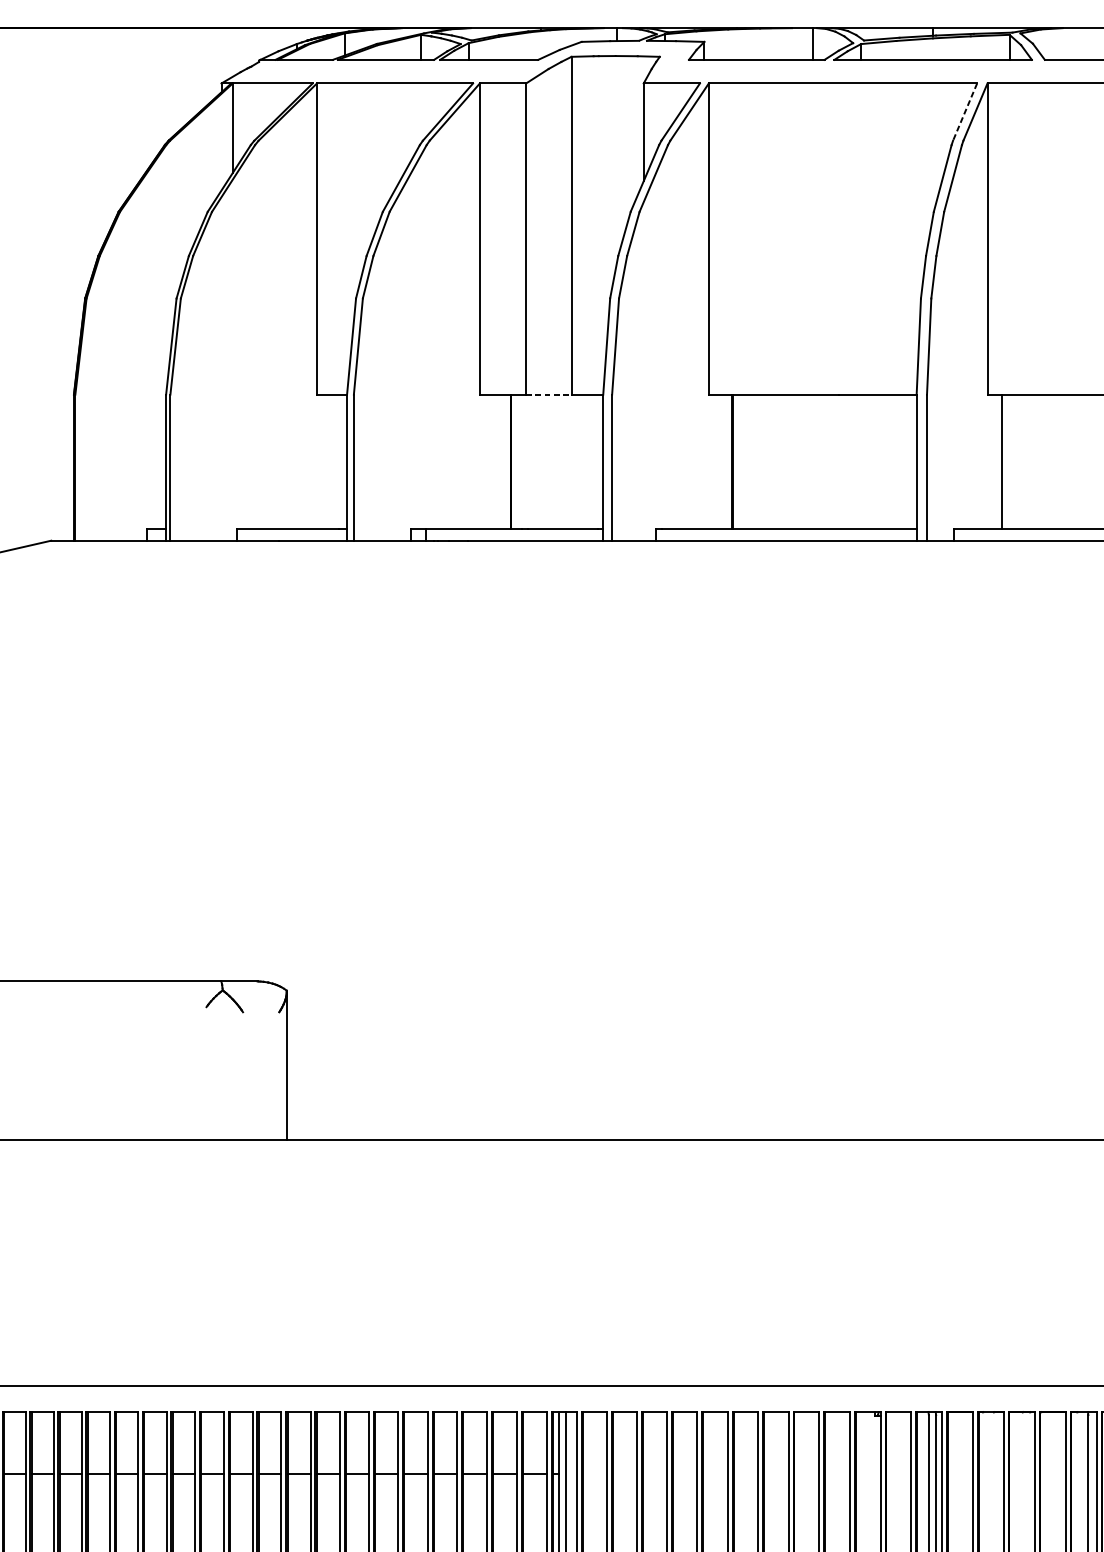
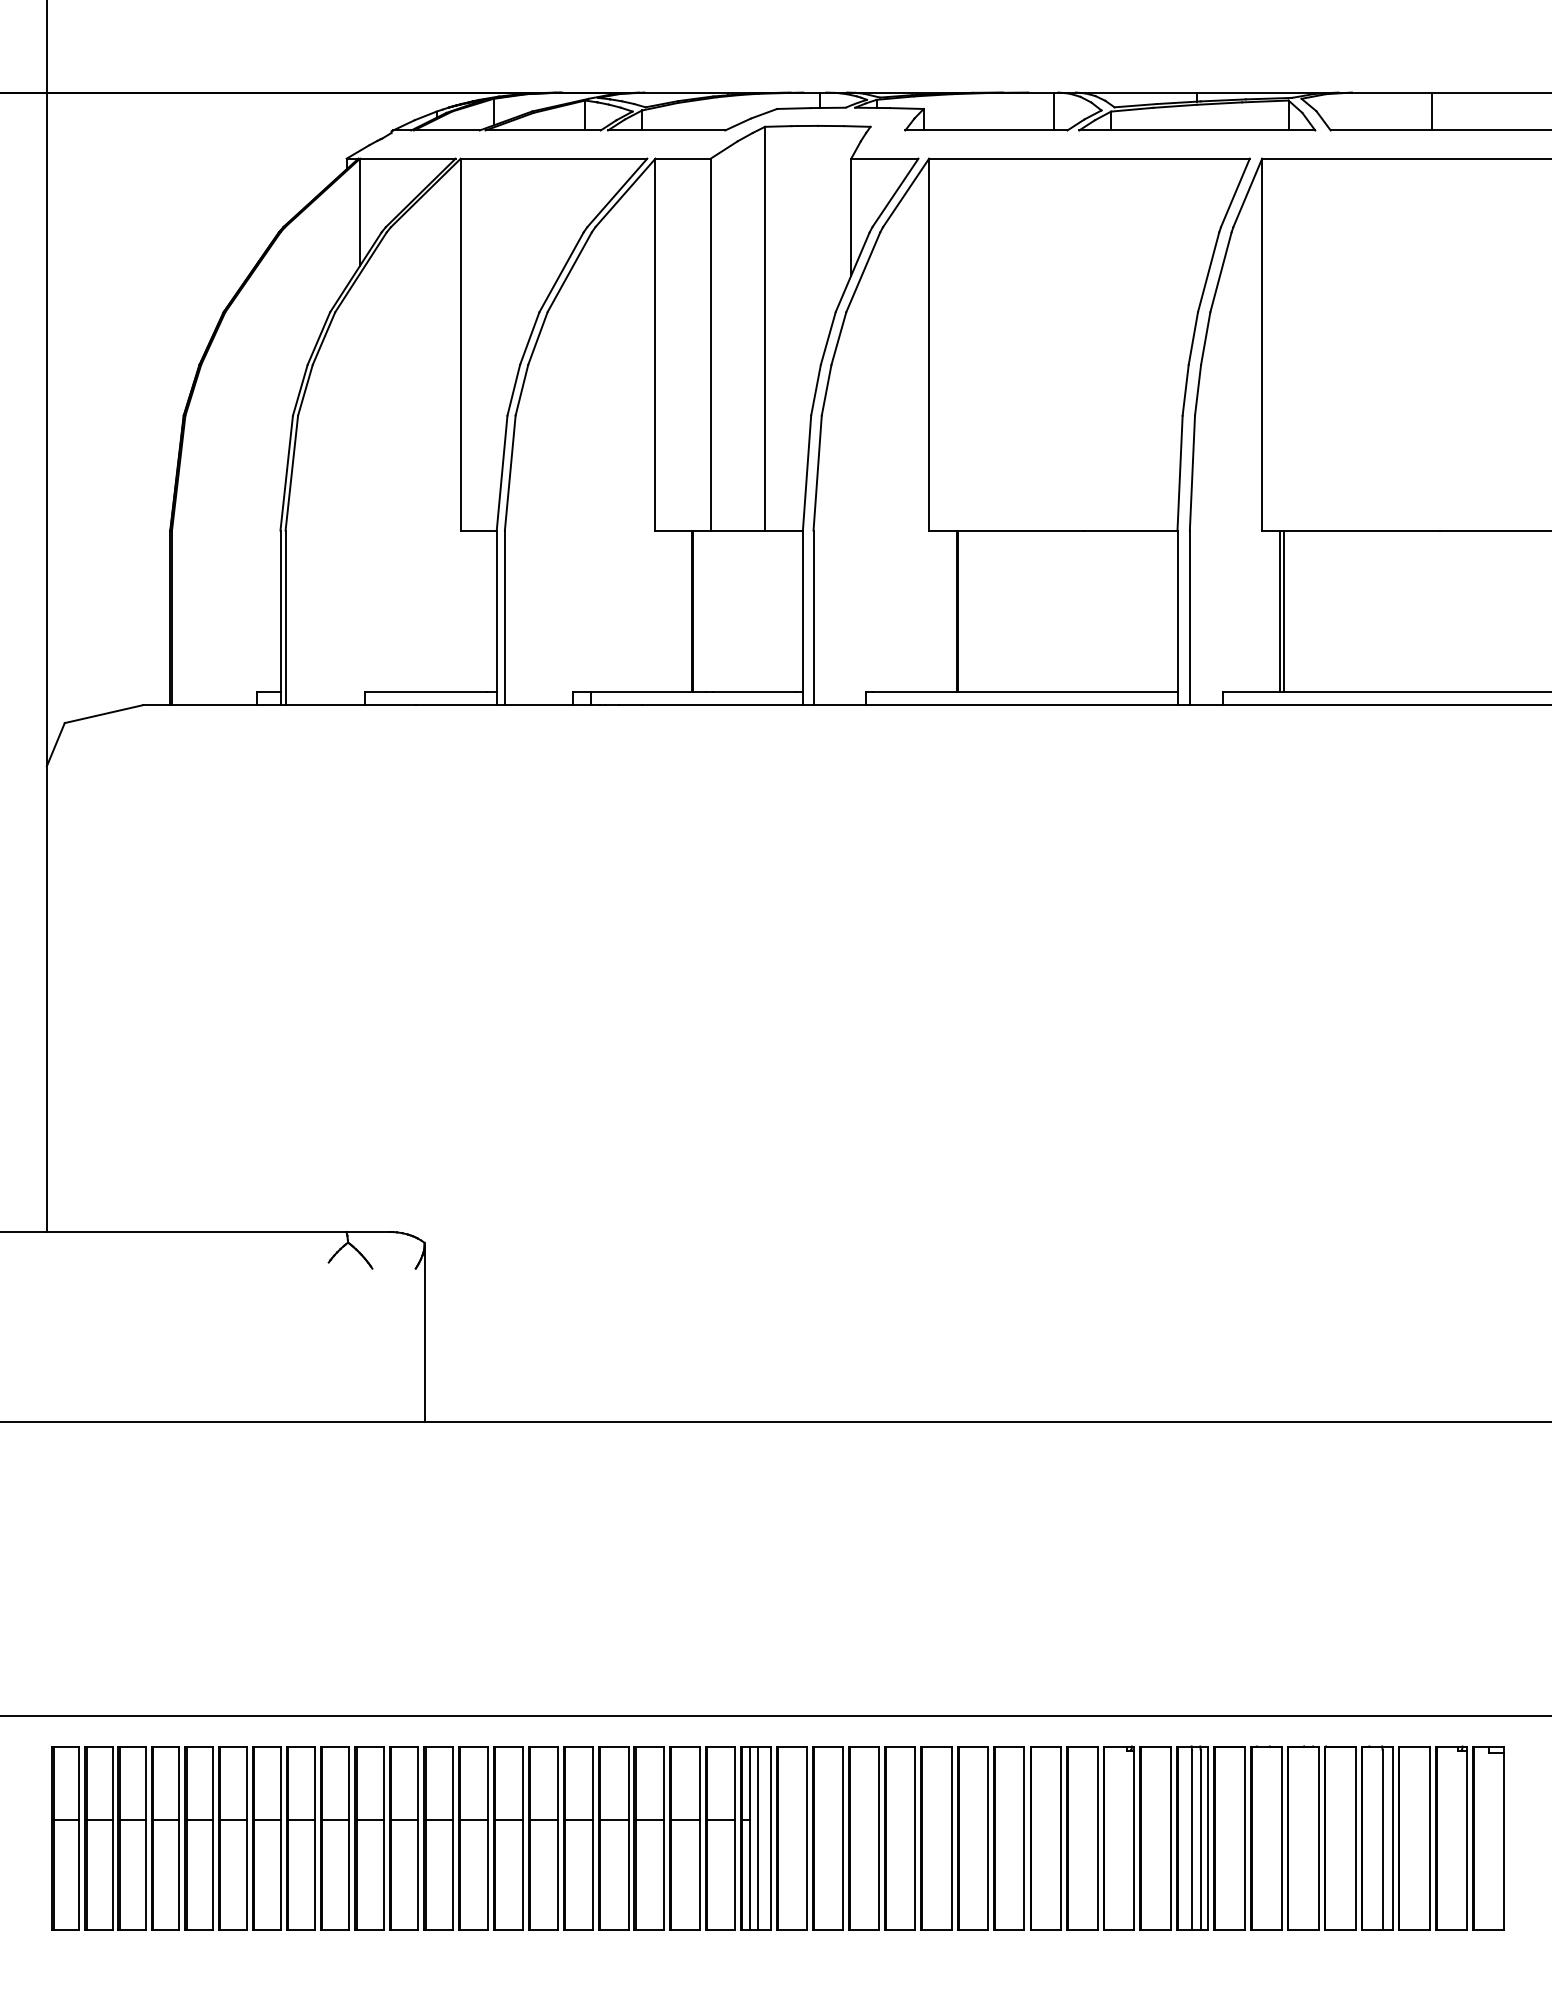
line: (965, 112) -> (1235, 193), dashed -> solid
line: (549, 394) -> (738, 530), dashed -> solid
line: (1006, 461) -> (1284, 610), added

